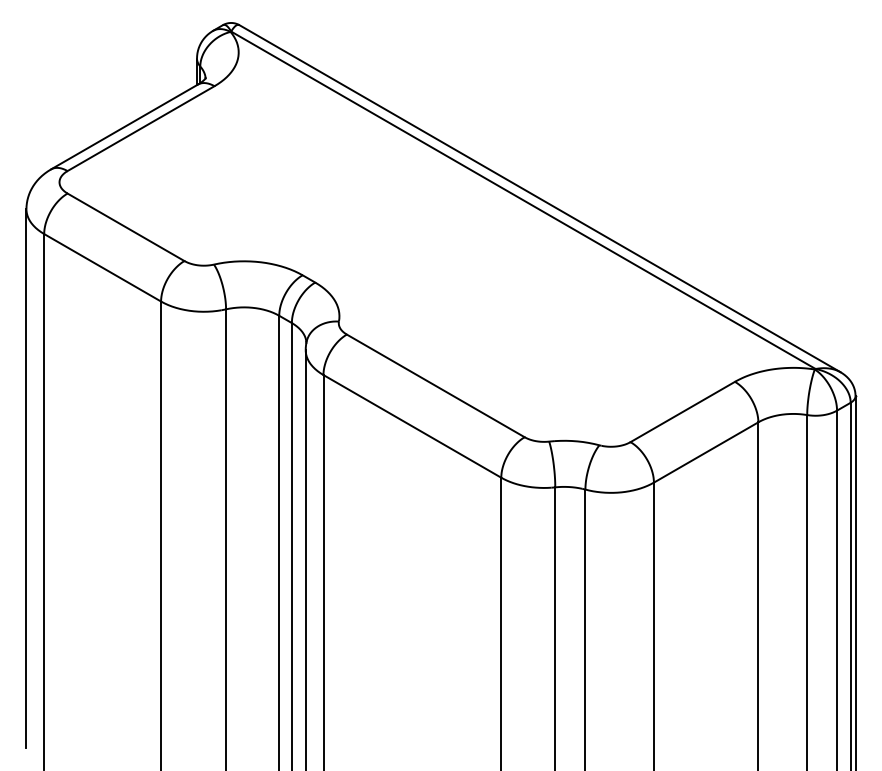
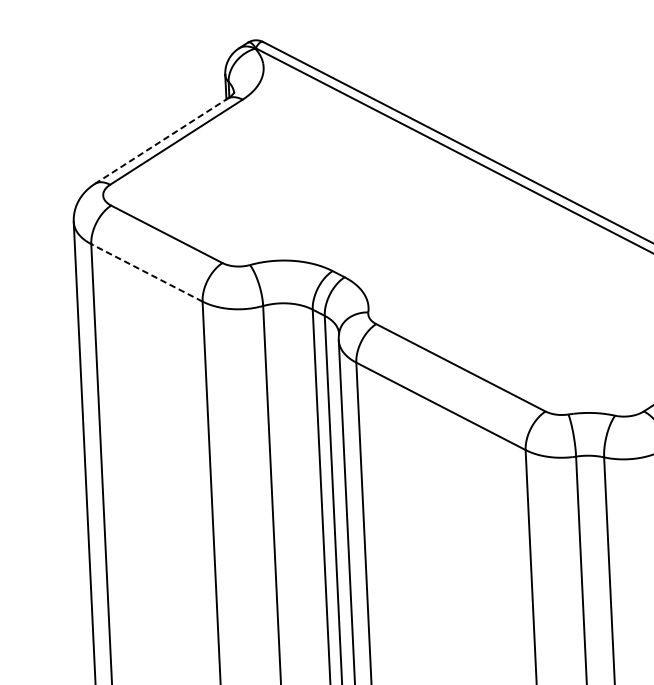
line: (124, 127) -> (161, 141), solid -> dashed
line: (102, 267) -> (146, 272), solid -> dashed

